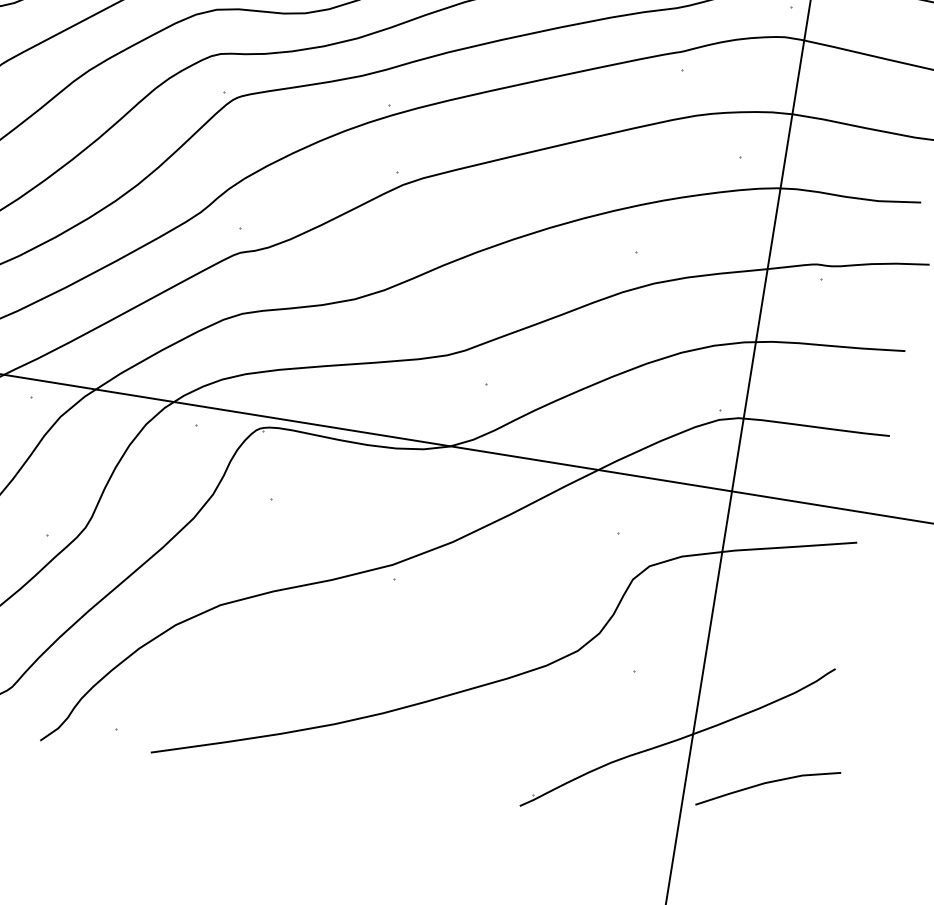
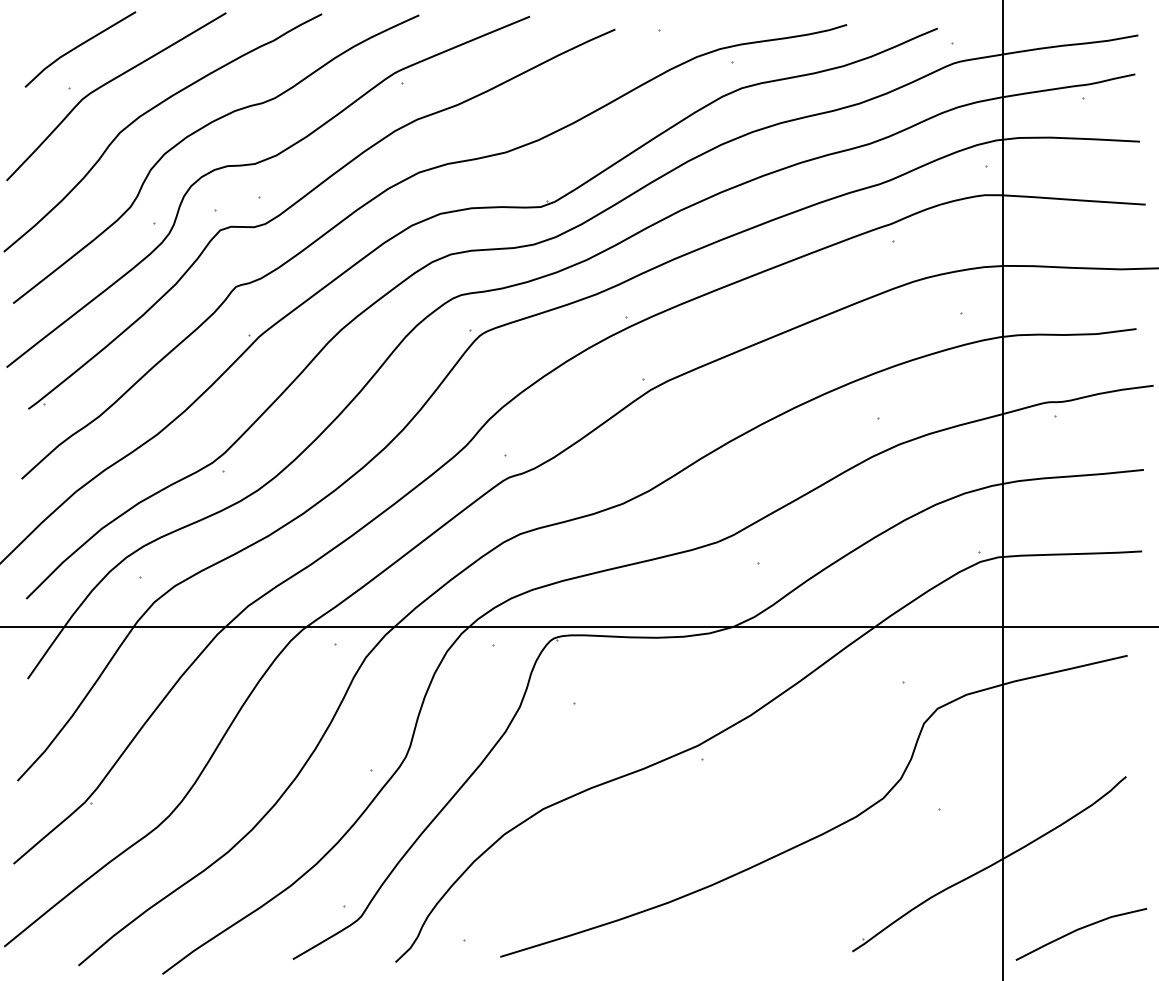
line: (769, 783) -> (1081, 929), moved

